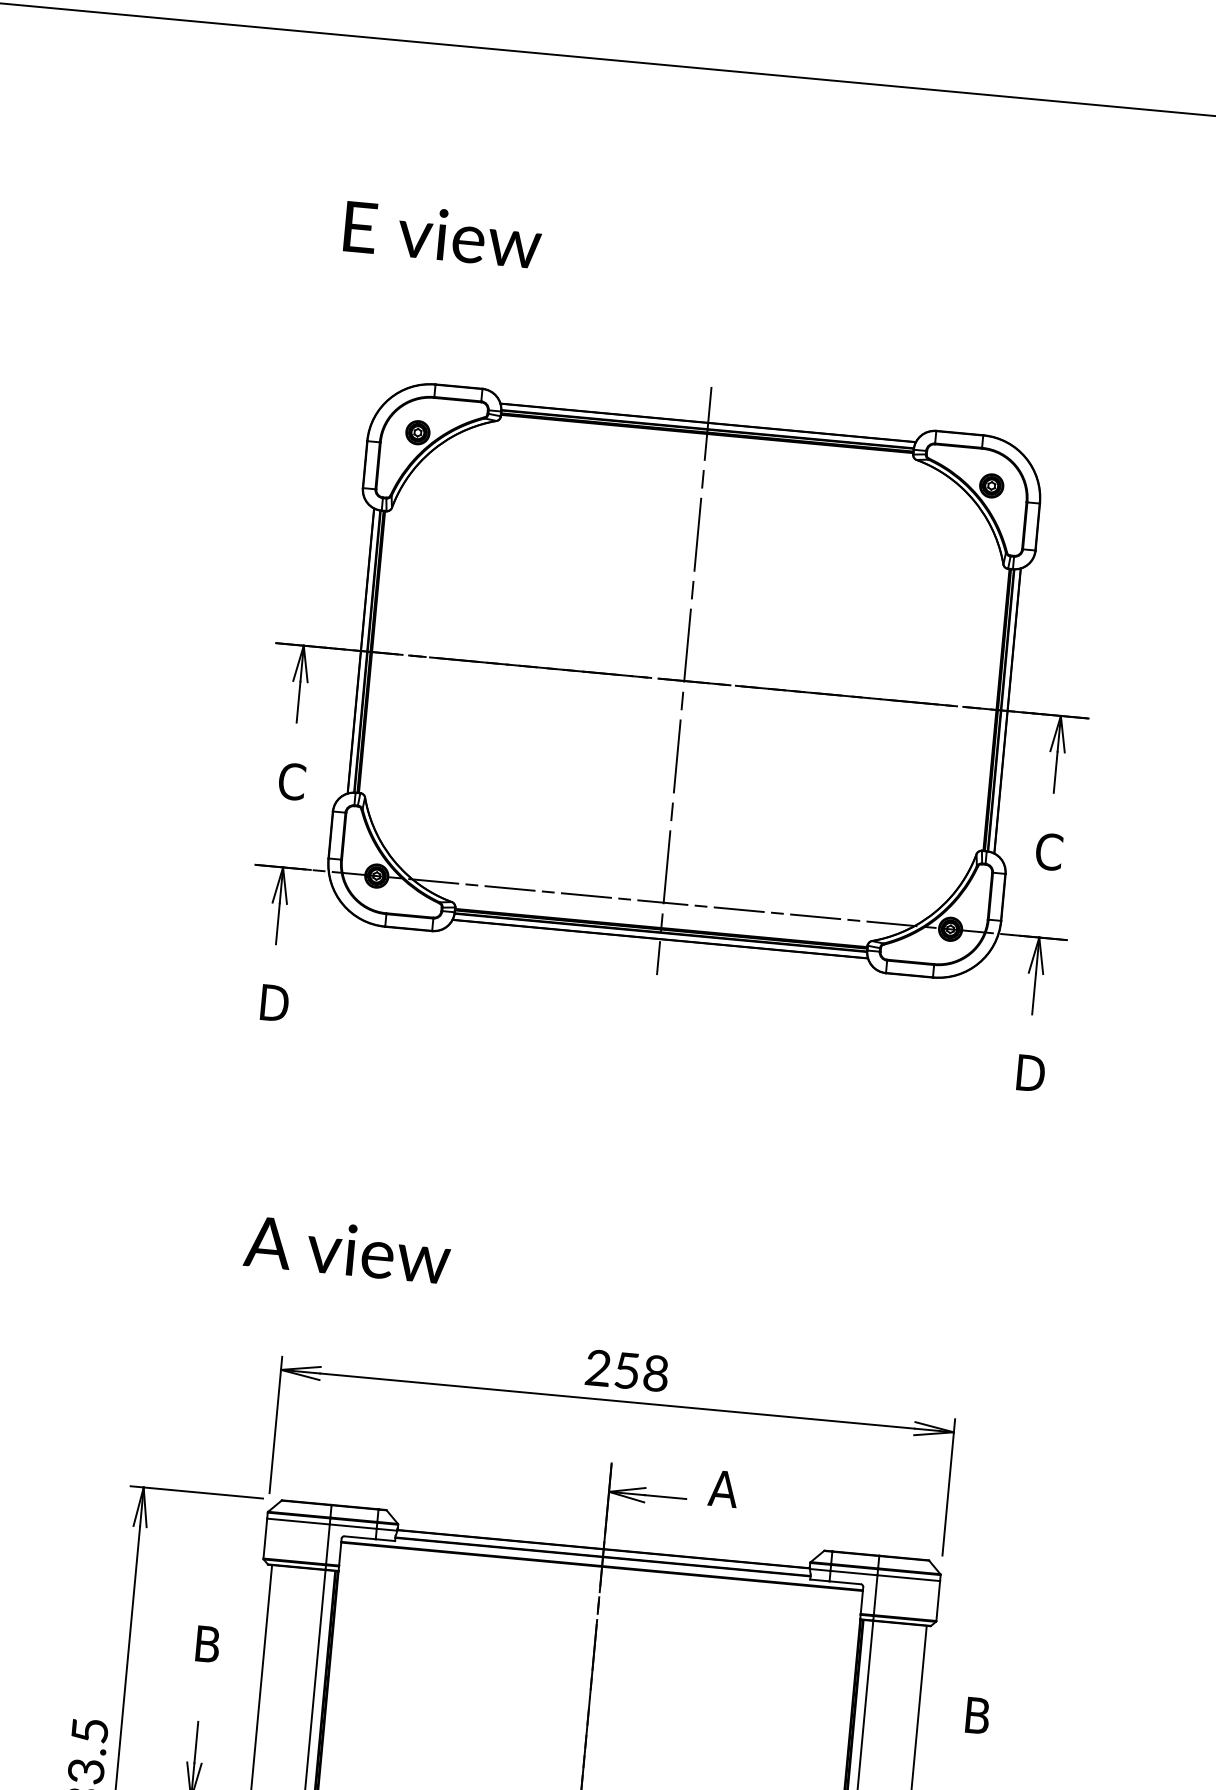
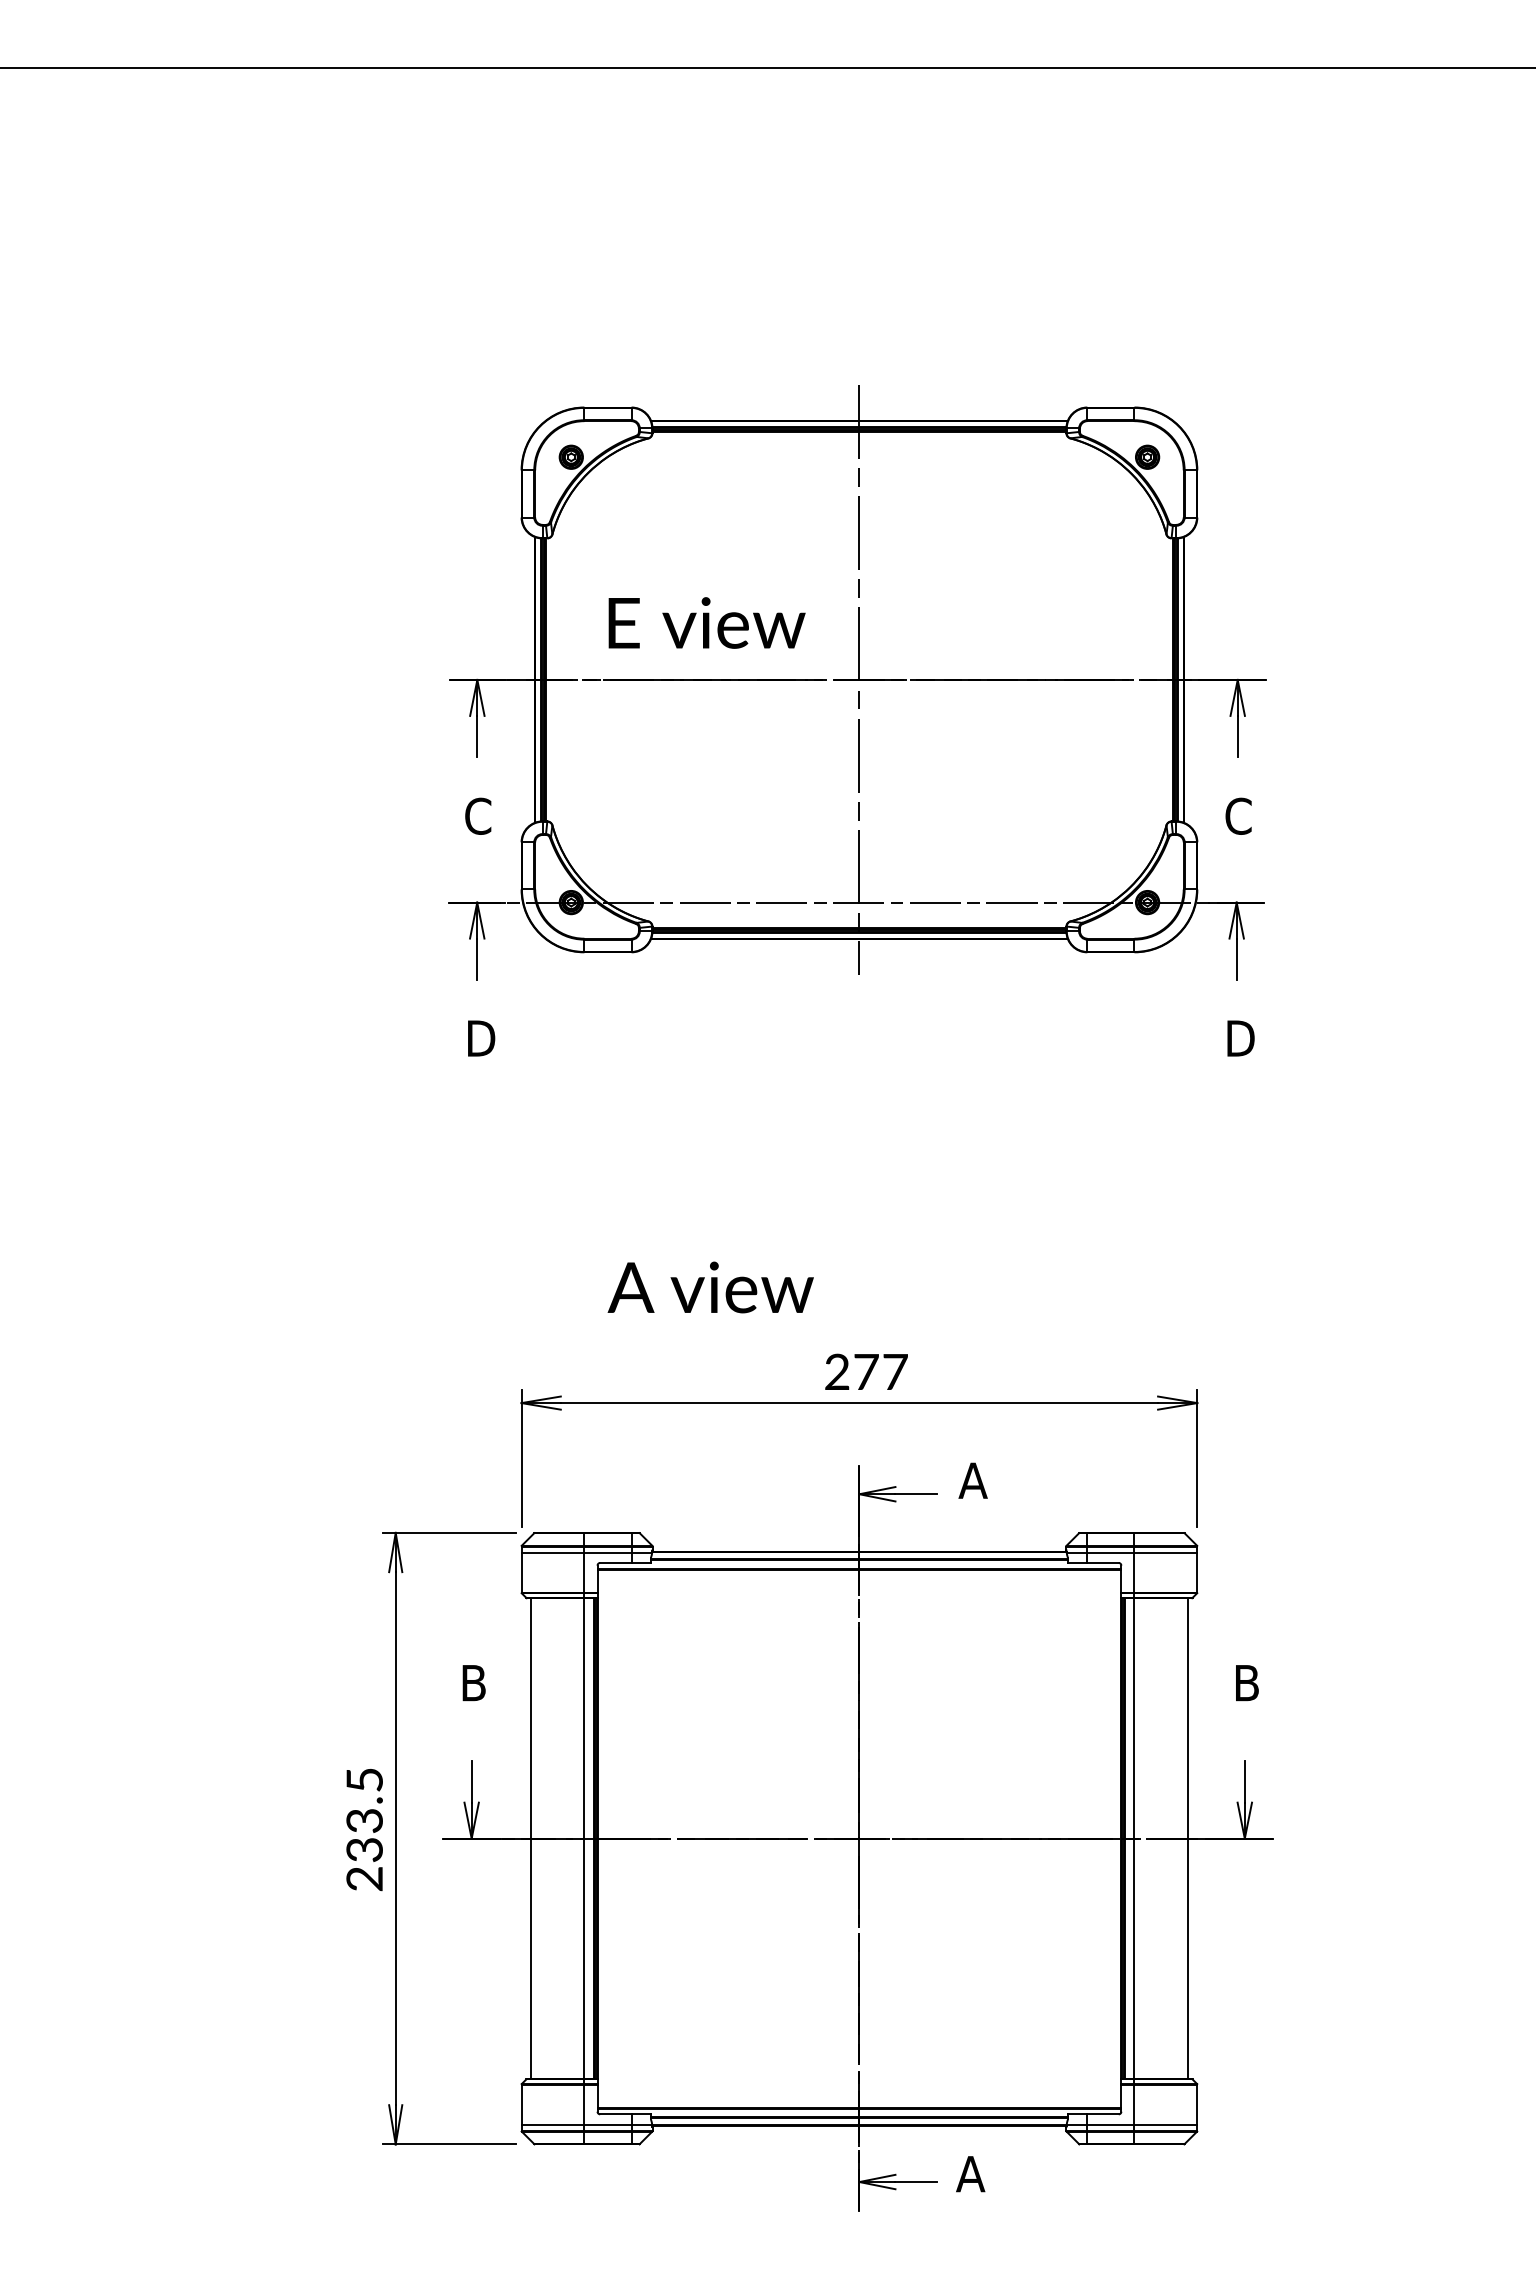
text: (442, 234) -> (706, 622), moved
text: (347, 1249) -> (710, 1287), moved
text: (641, 1371) -> (880, 1371), 258 -> 277

